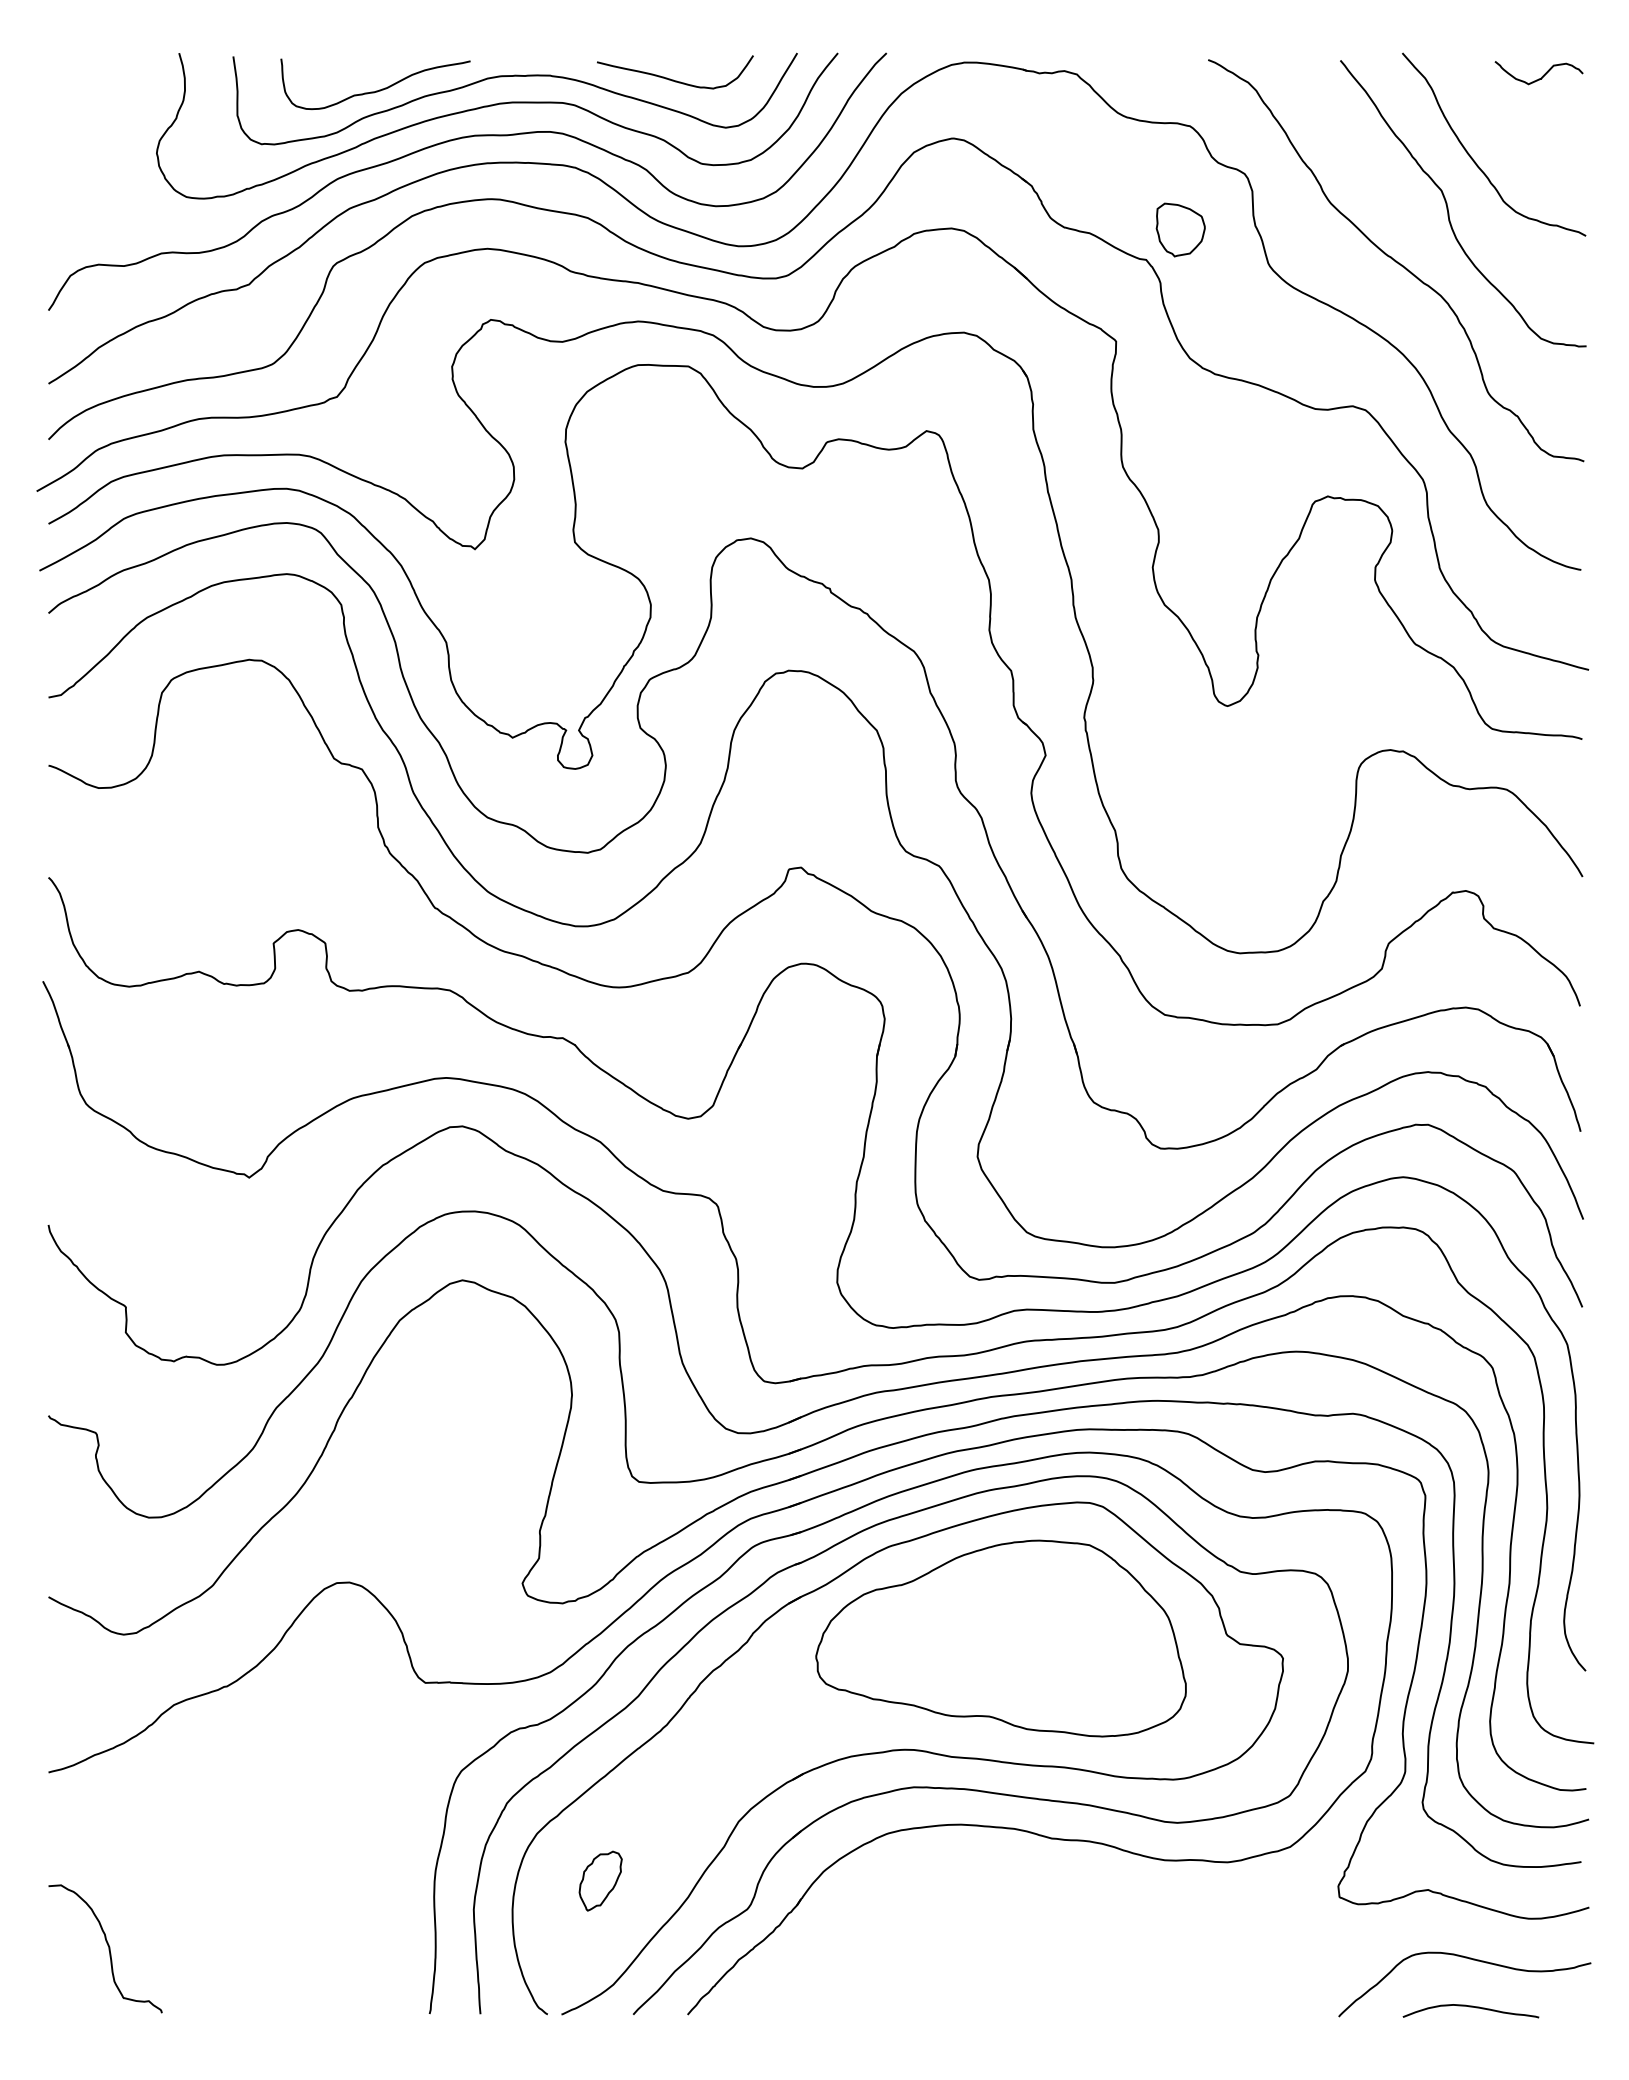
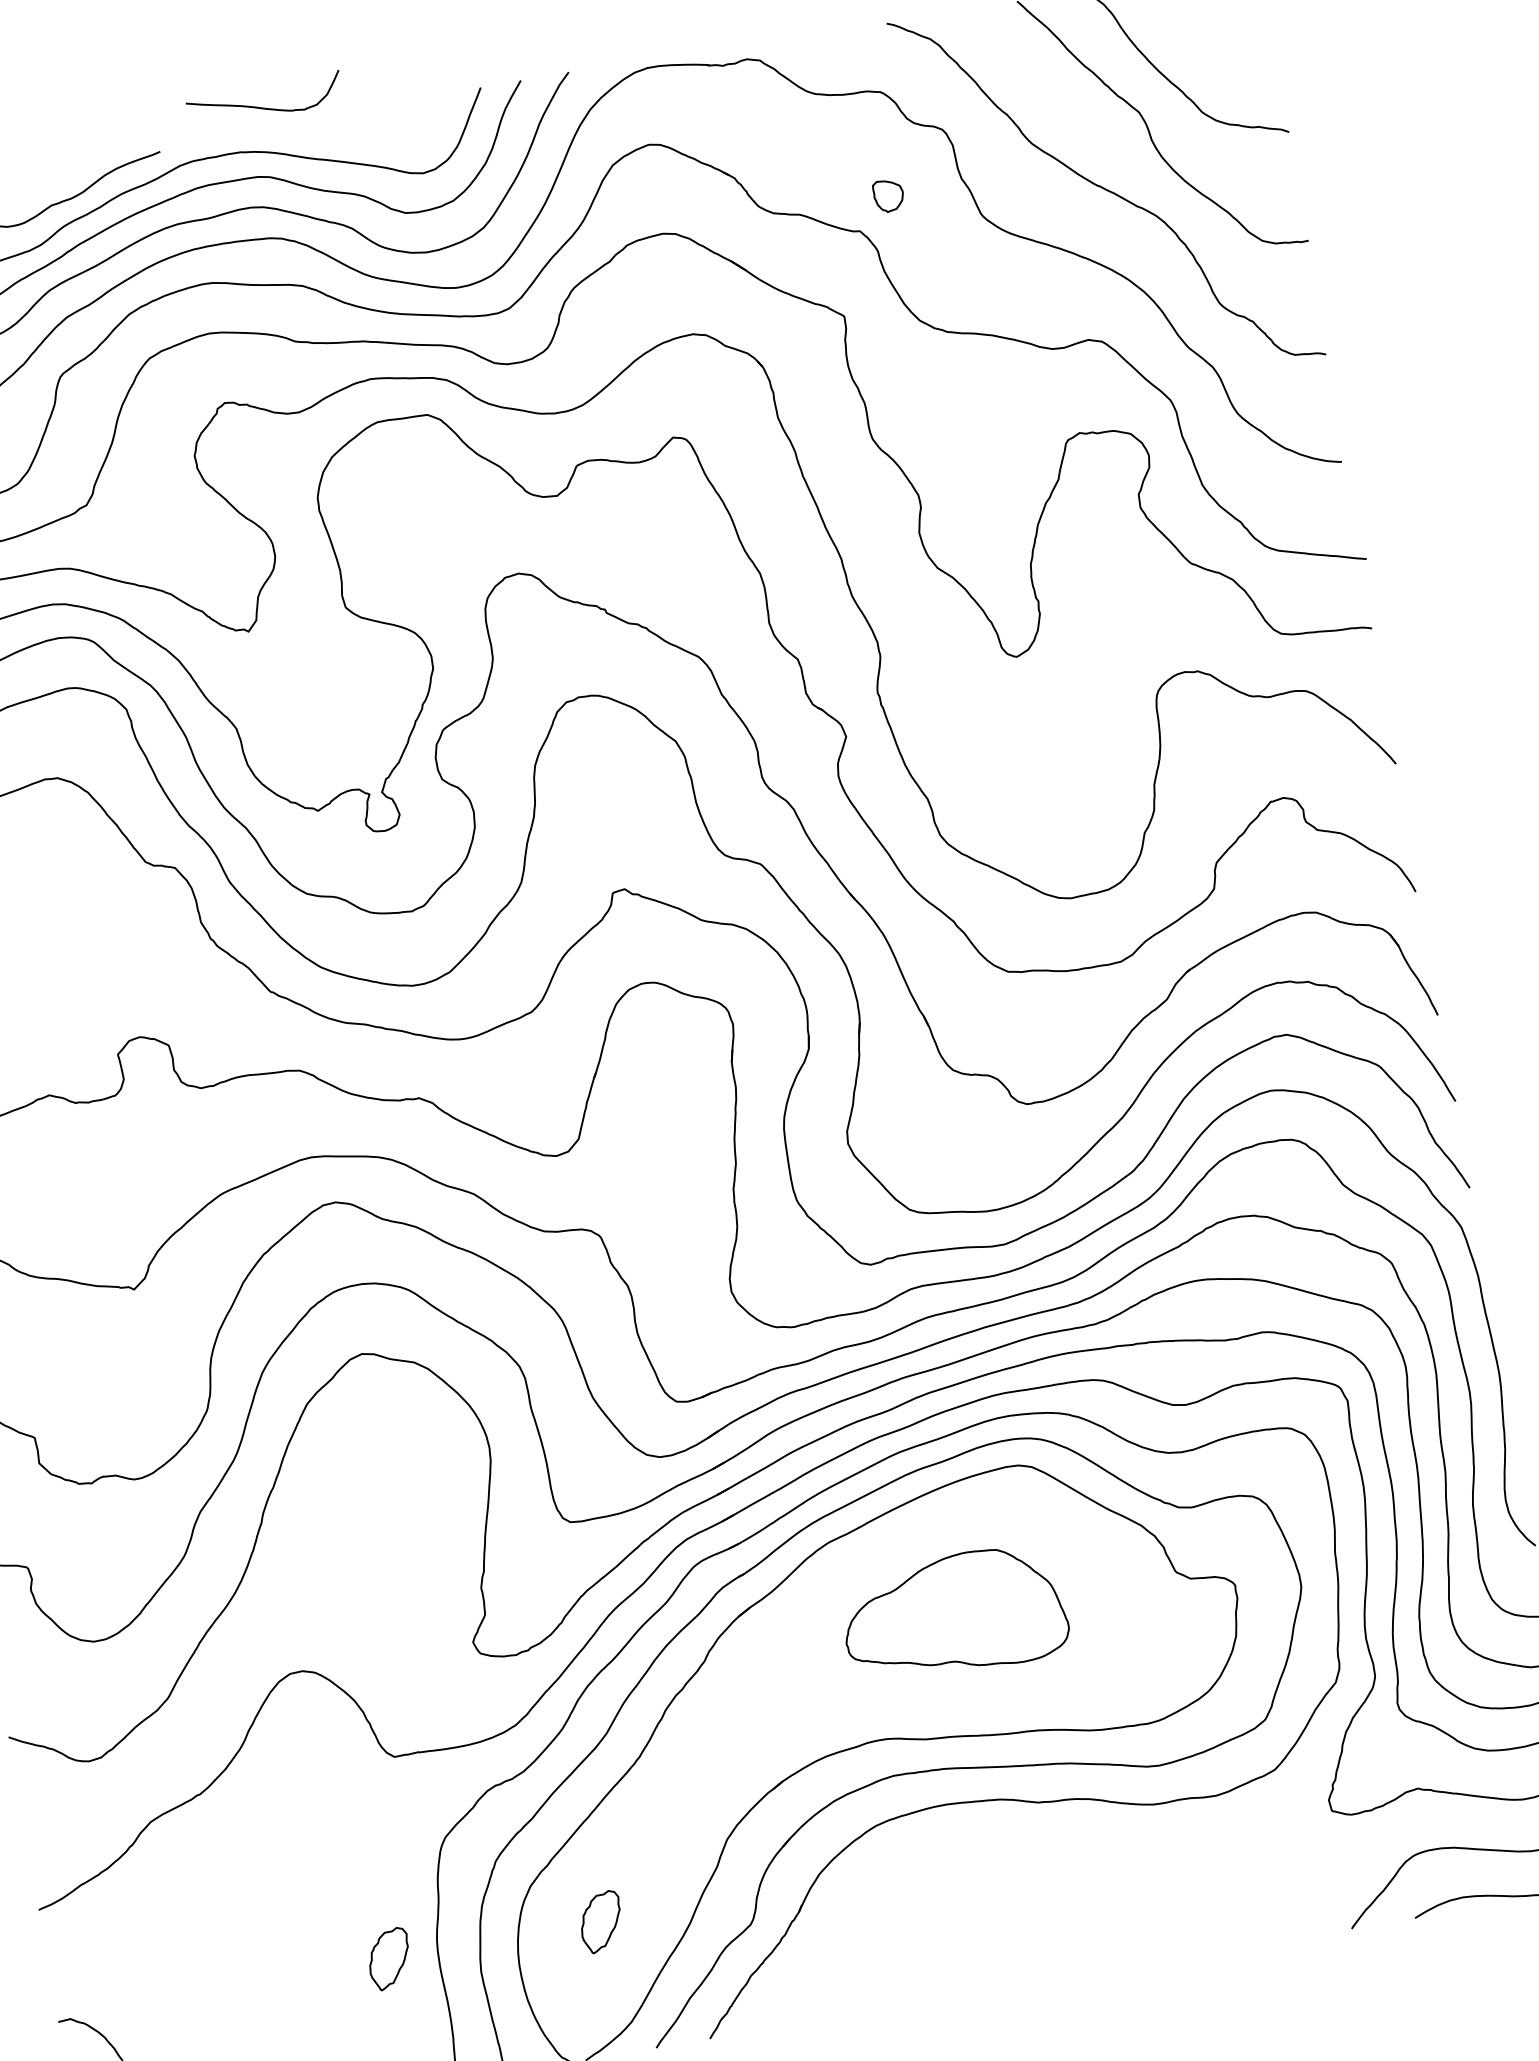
curve: (673, 79) -> (264, 107), moved
part: (1180, 229) -> (888, 195), size x0.6
part: (1000, 1638) -> (953, 1614), size x0.6
part: (385, 1880) -> (389, 1958), added

